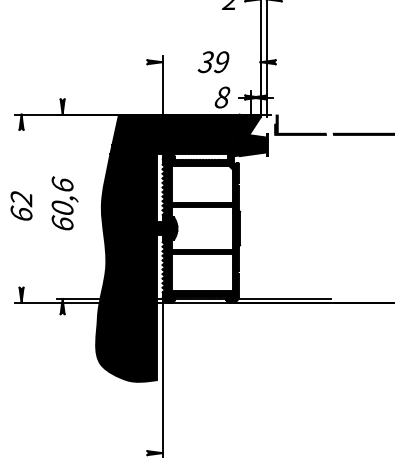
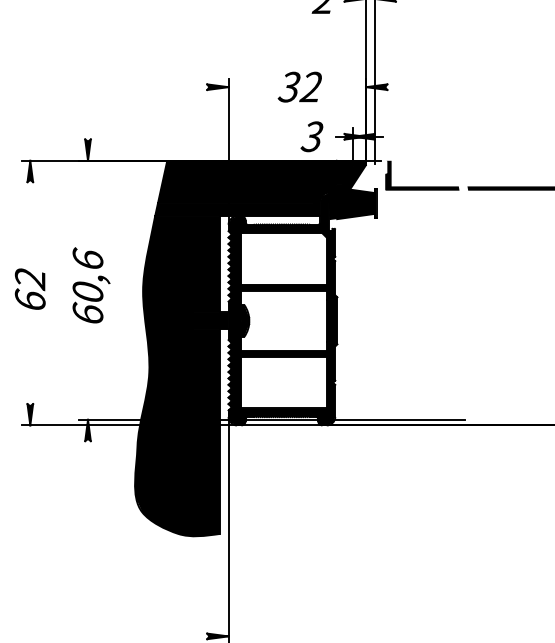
text: (221, 62) -> (311, 87), 39 -> 32
text: (222, 97) -> (312, 136), 8 -> 3

